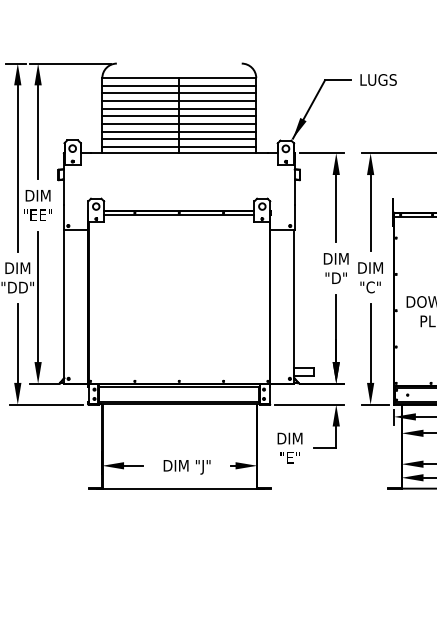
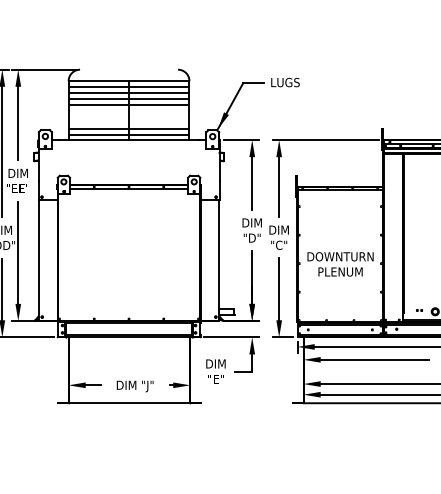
line: (178, 116) -> (128, 111), removed
line: (178, 124) -> (128, 117), removed
line: (178, 132) -> (128, 123), removed

